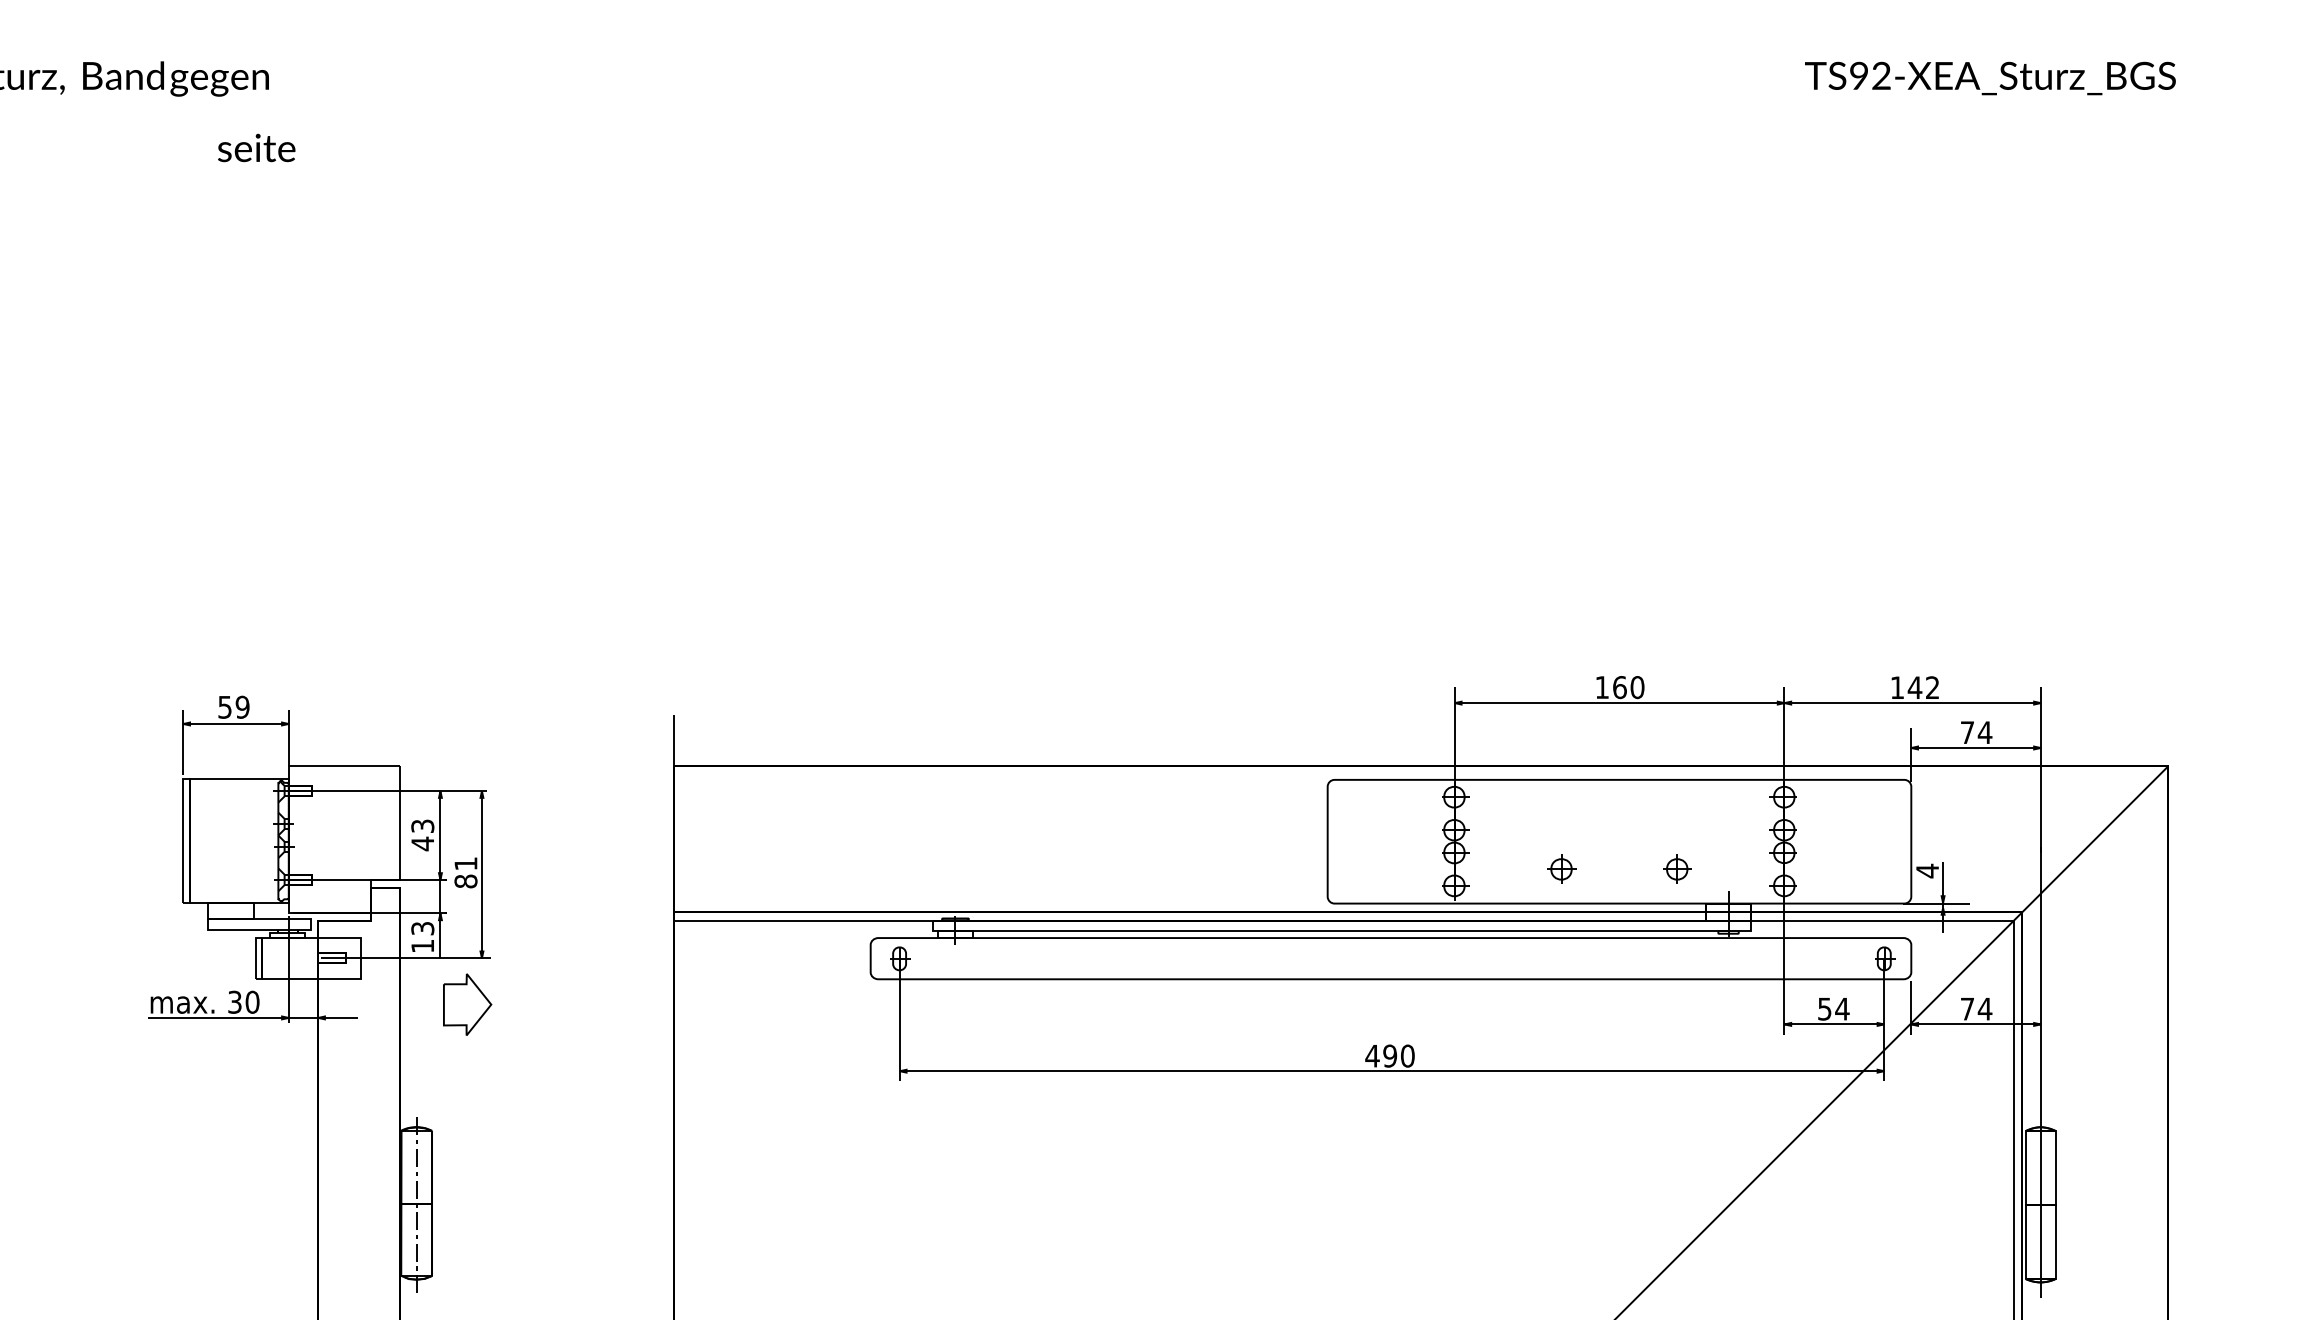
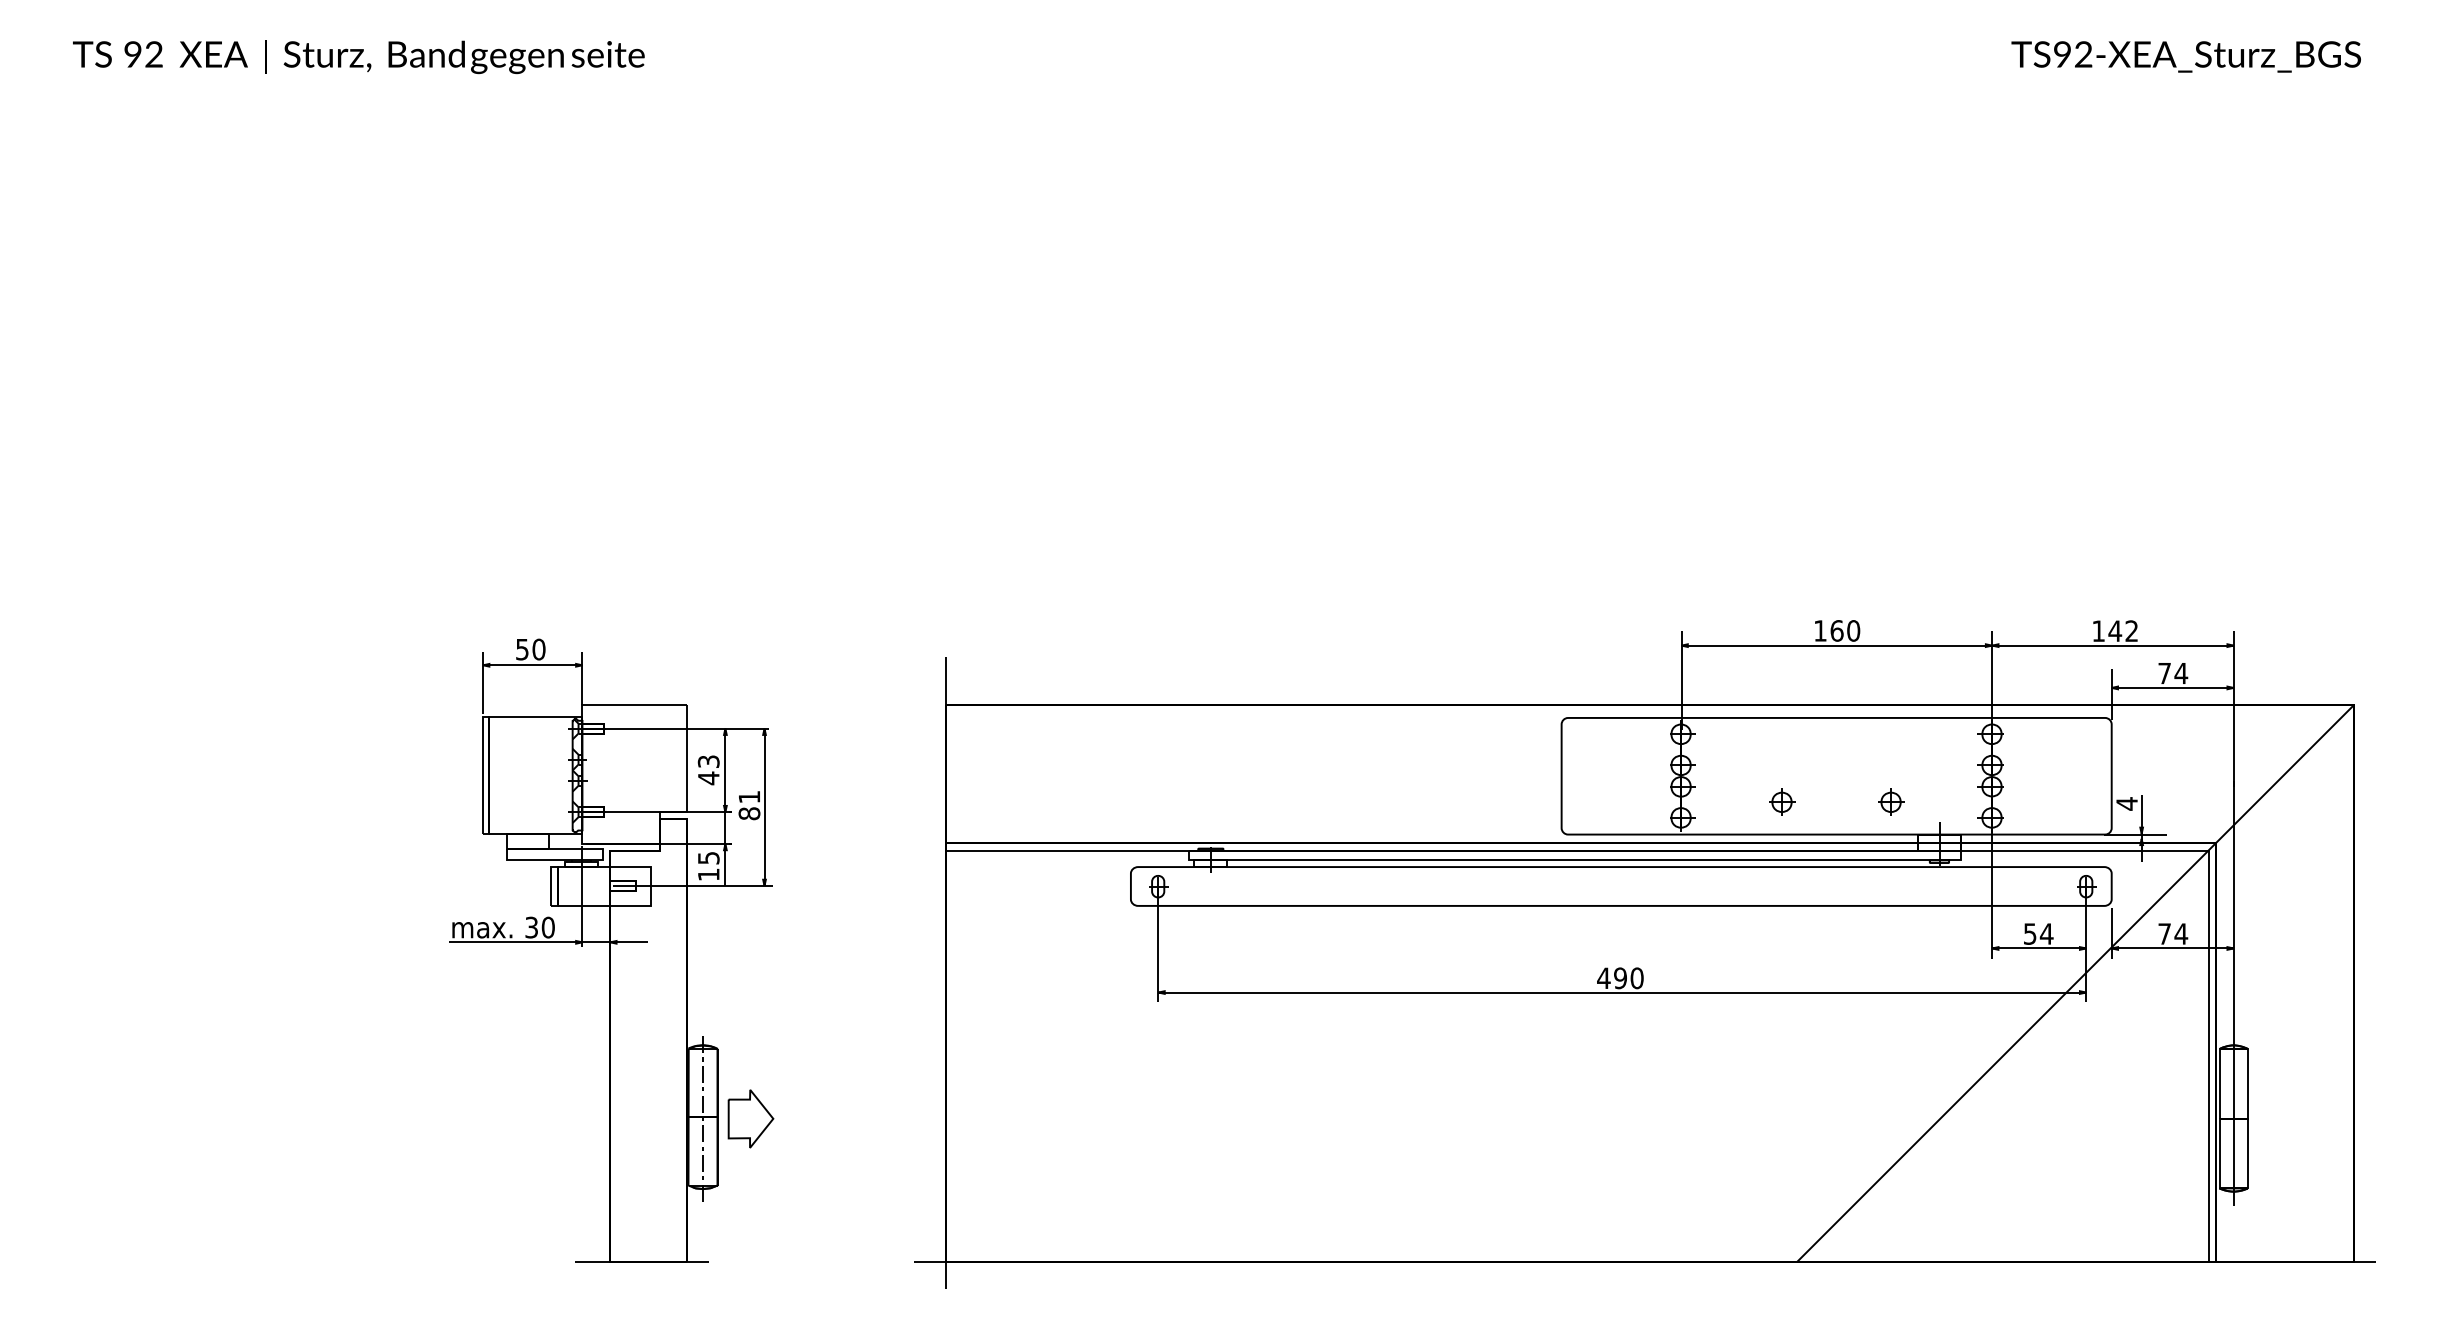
text: (255, 148) -> (607, 54), moved
text: (242, 707) -> (538, 649), 59 -> 50
text: (421, 927) -> (707, 857), 13 -> 15
part: (467, 1004) -> (750, 1118), moved

